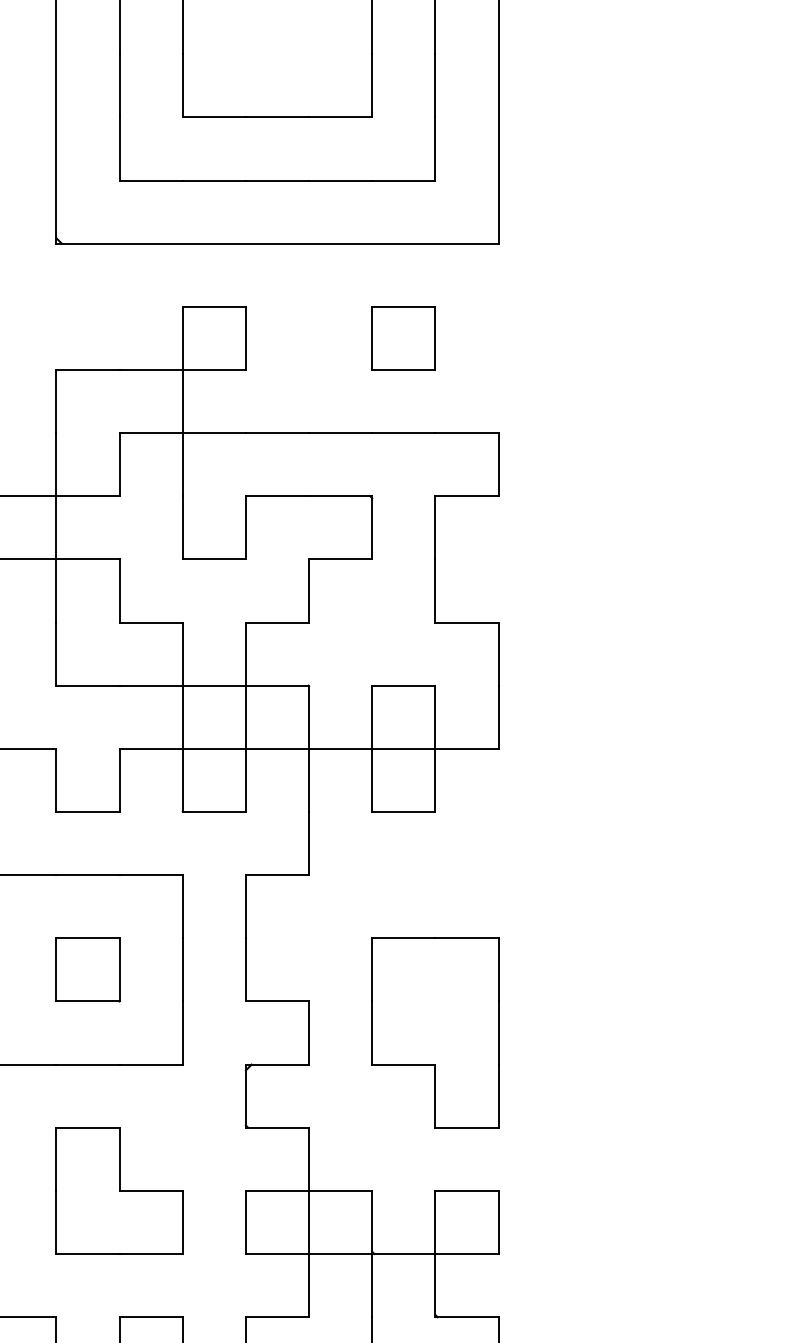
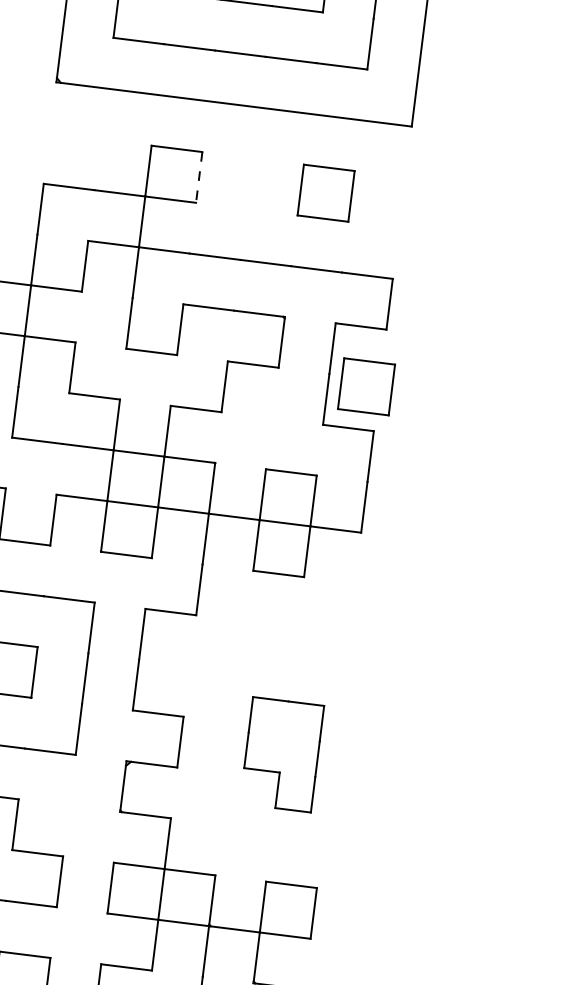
line: (245, 338) -> (198, 177), solid -> dashed
part: (482, 569) -> (366, 386), added
part: (435, 1032) -> (282, 754), size x0.7

